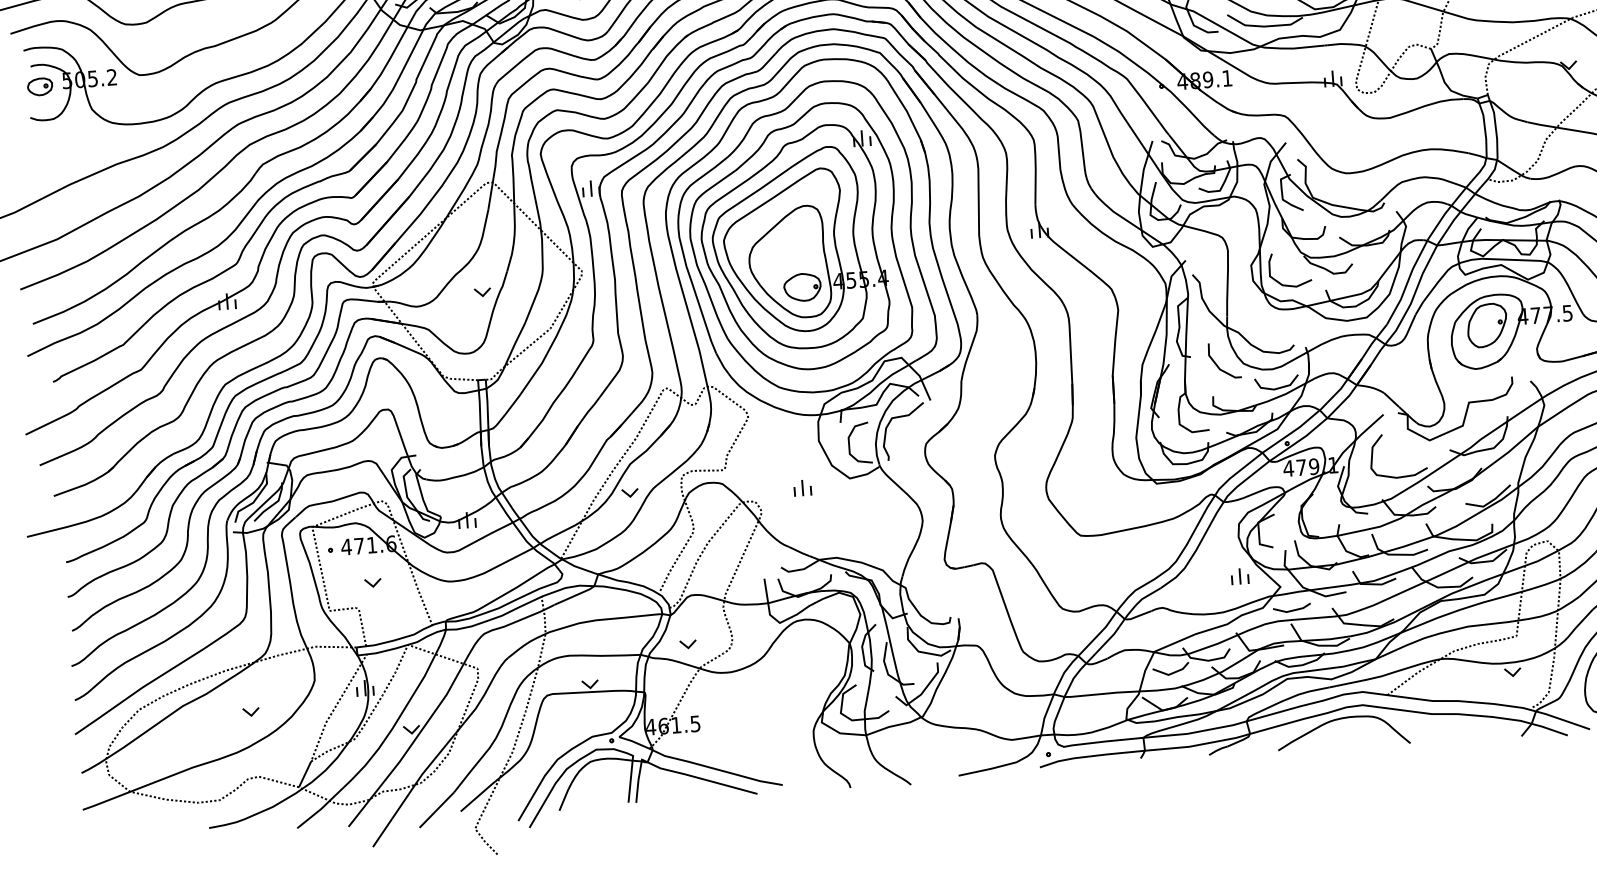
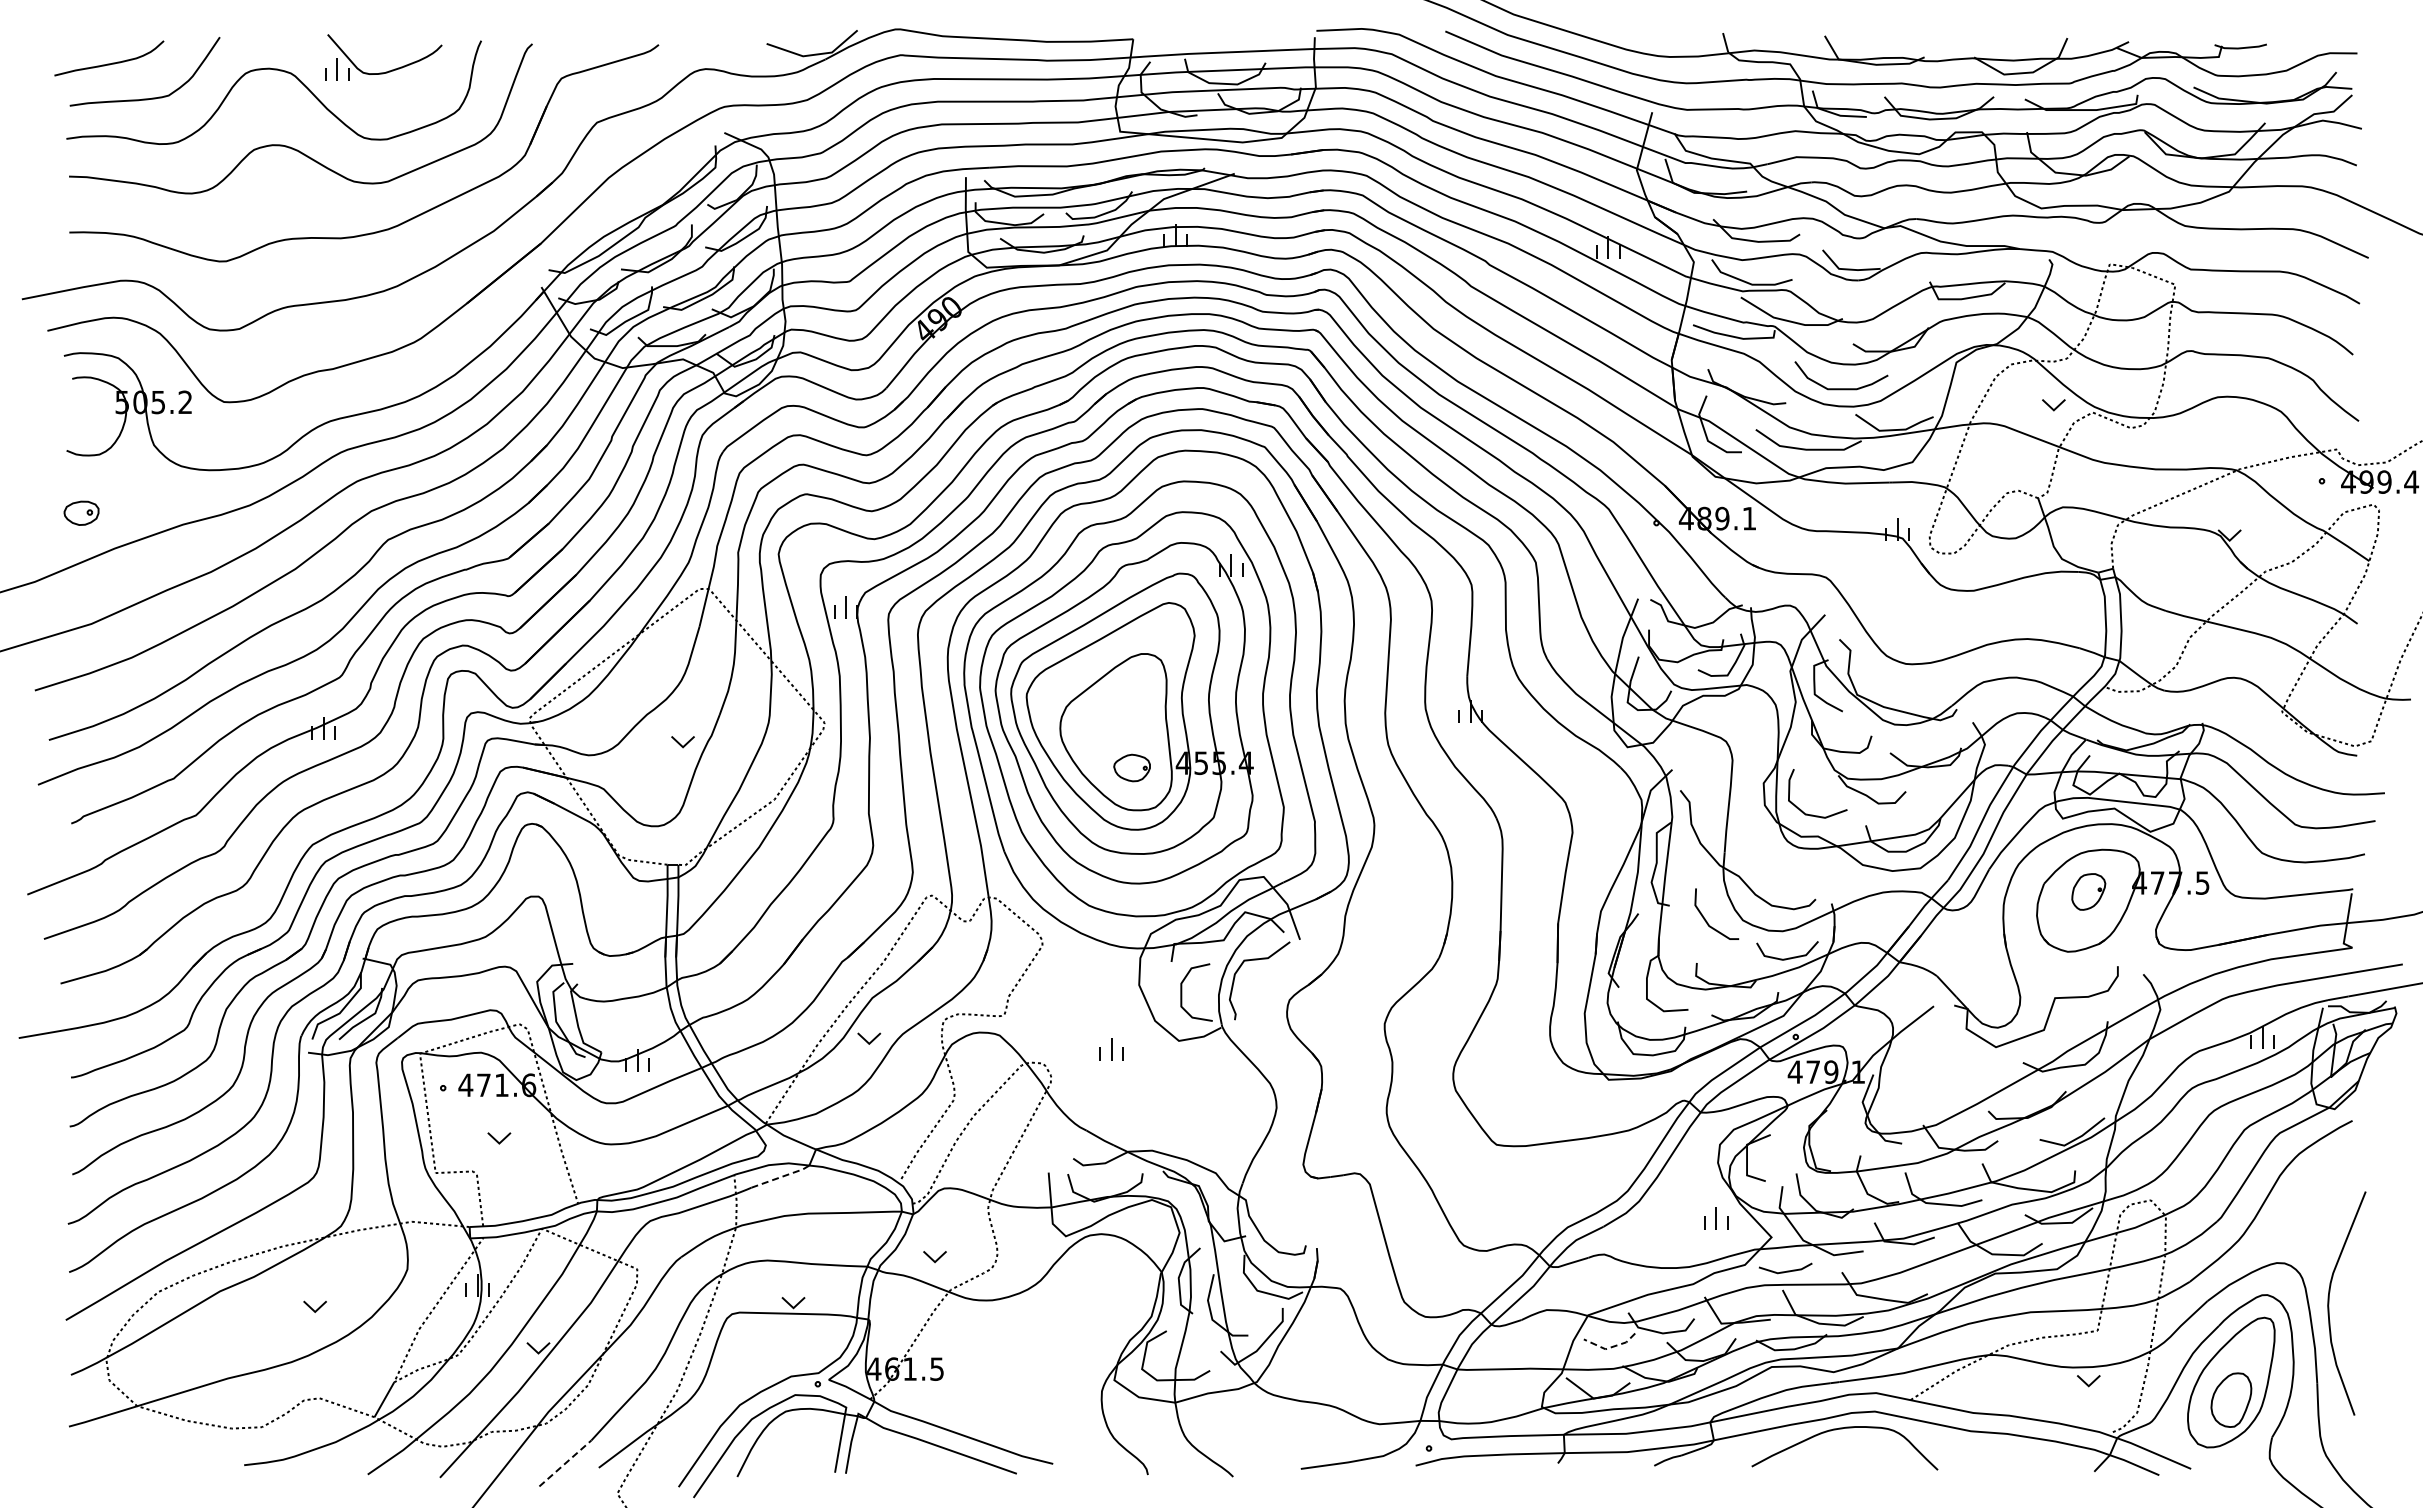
part: (40, 86) -> (81, 512), moved
part: (802, 287) -> (1131, 767), size x0.7
part: (1487, 325) -> (2088, 891), size x0.6
curve: (1401, 476) -> (1952, 1094), removed
line: (575, 596) -> (781, 1177), solid -> dashed
line: (1171, 673) -> (1610, 1347), solid -> dashed
line: (436, 810) -> (565, 1463), solid -> dashed

